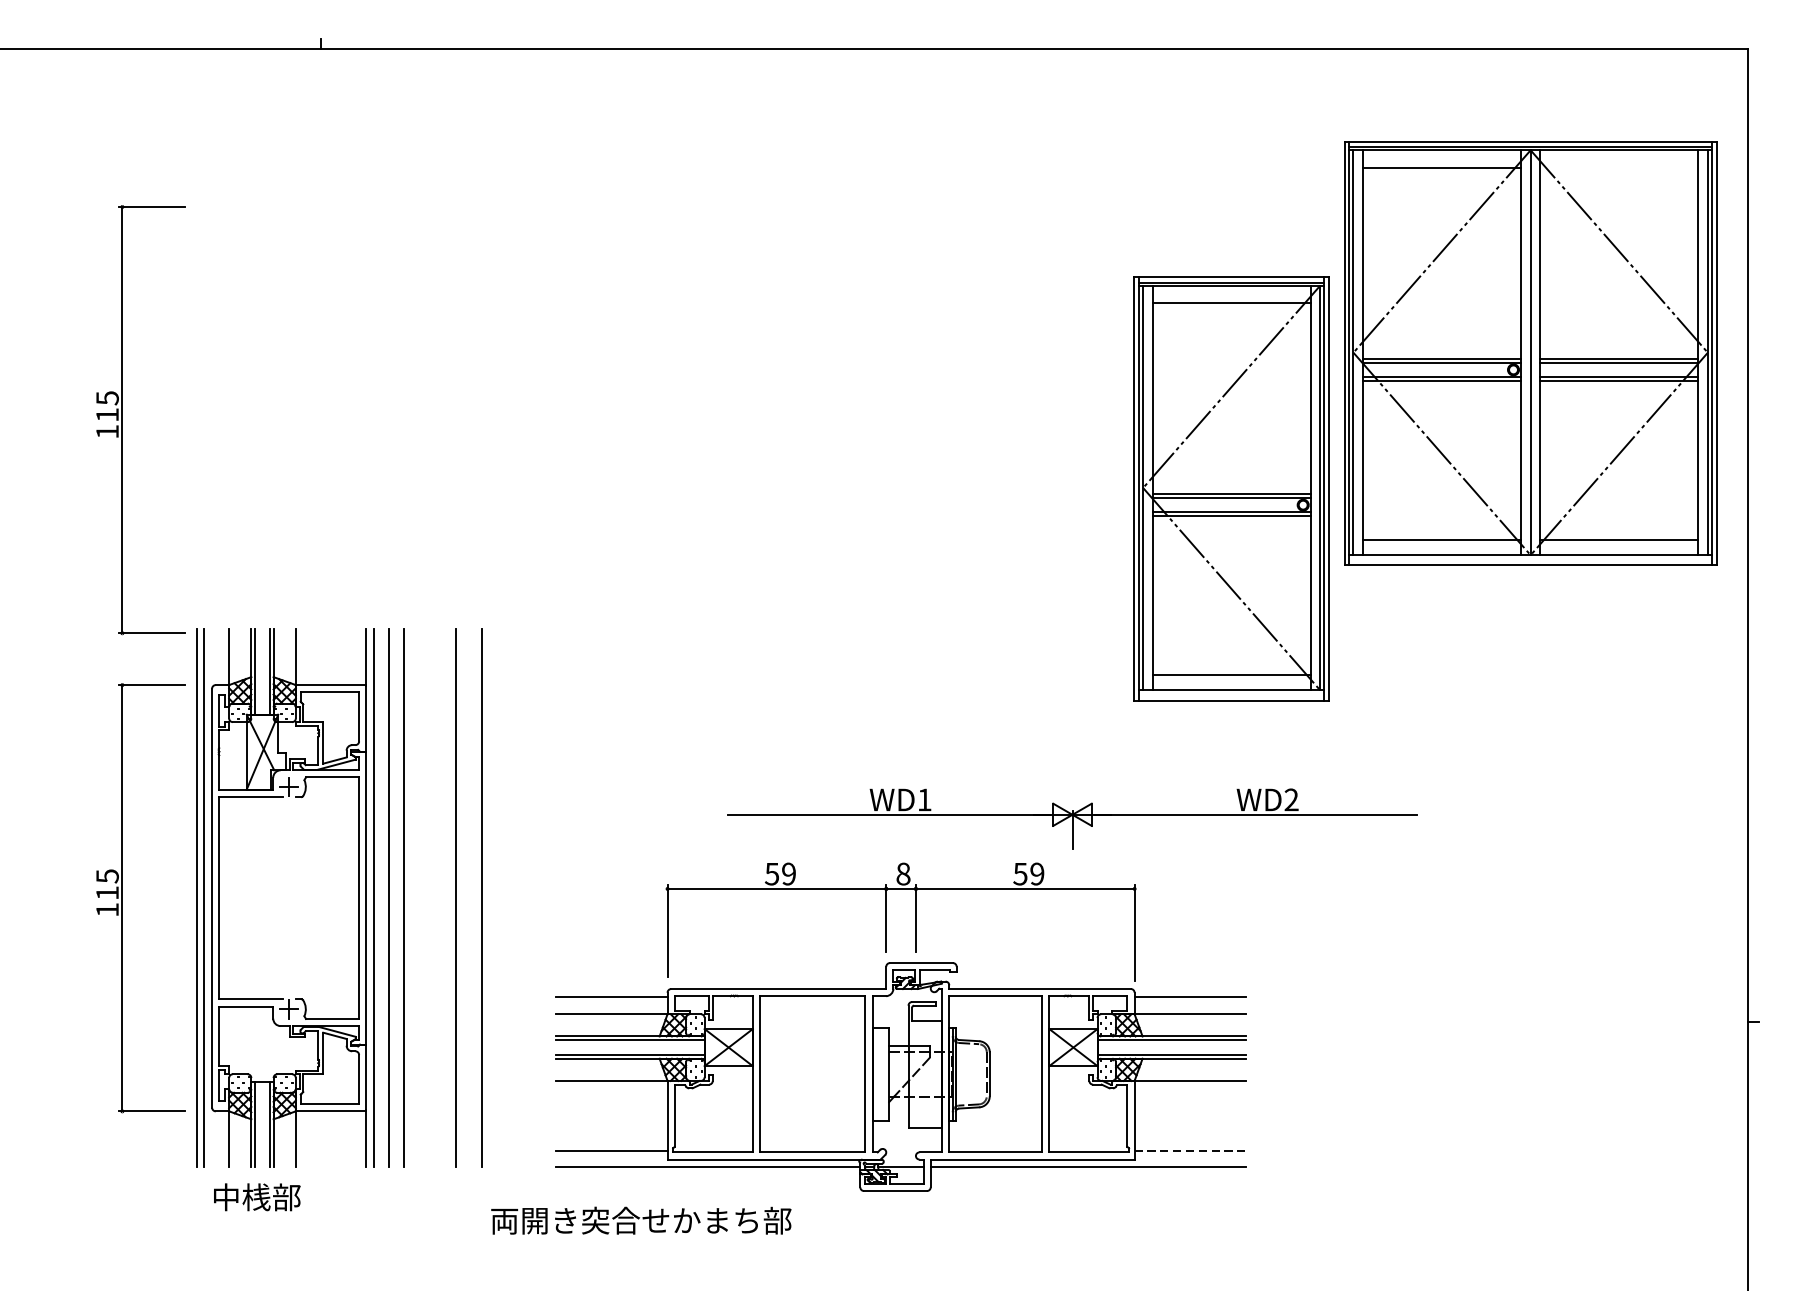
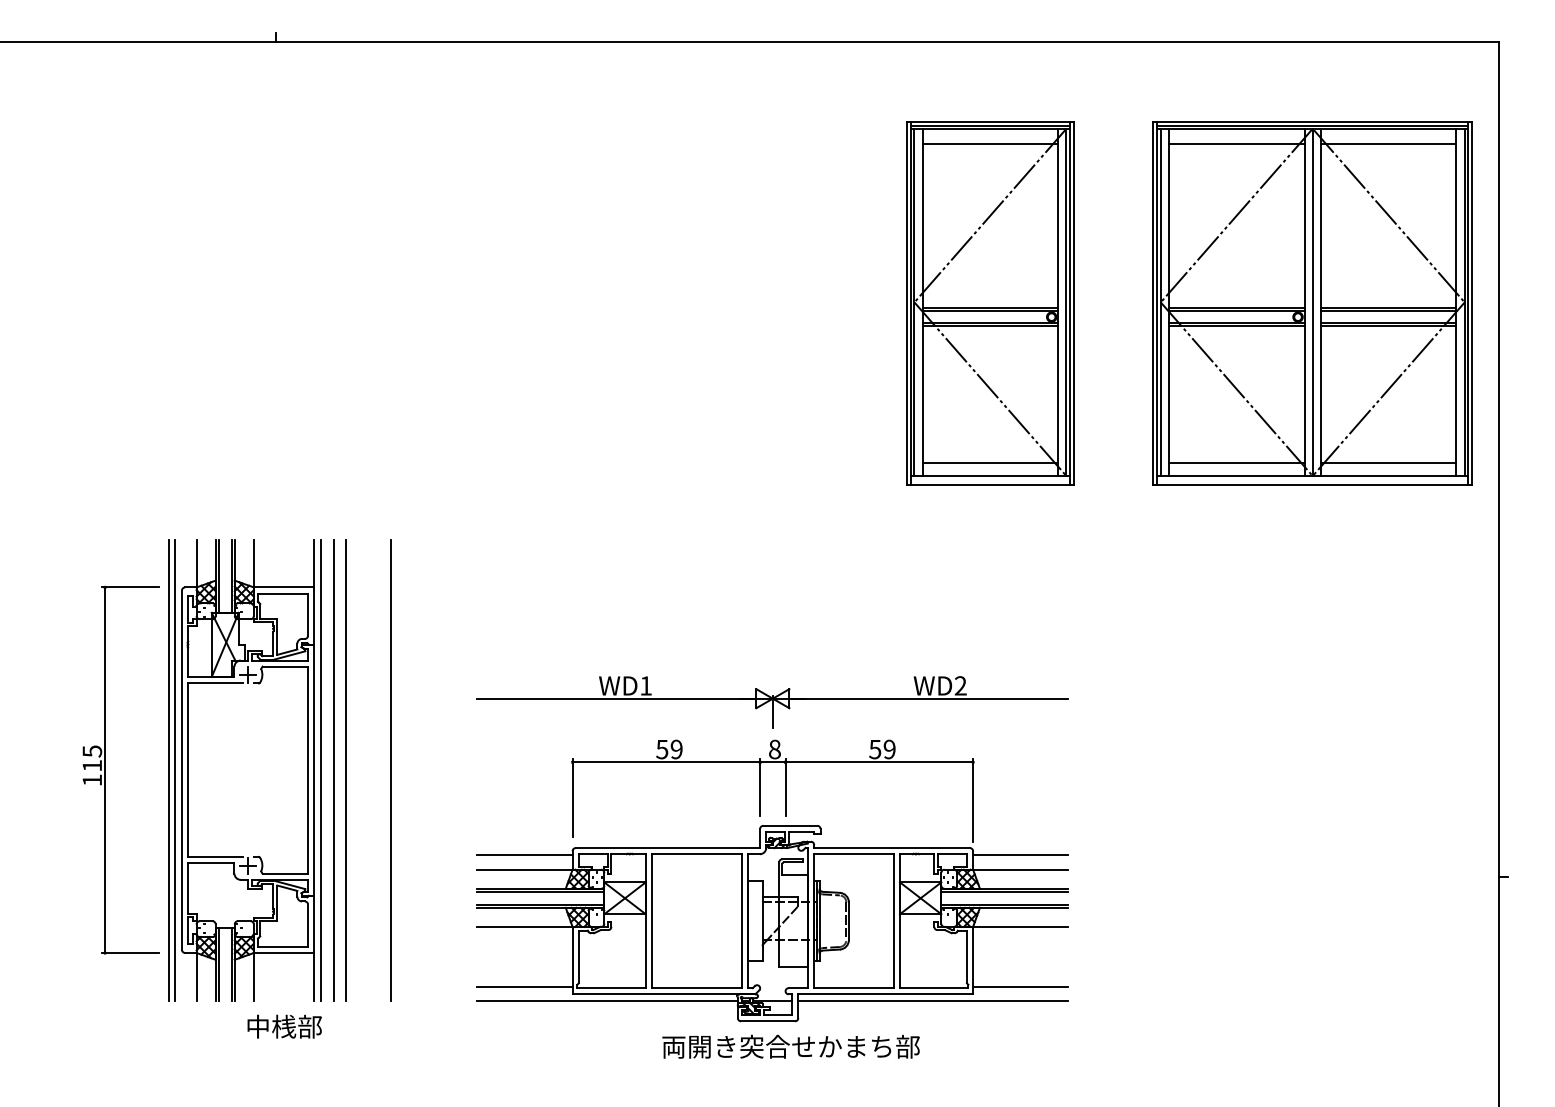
line: (1618, 168) -> (1388, 144), added
part: (122, 419) -> (105, 359), removed
part: (1231, 489) -> (990, 303), moved
part: (1072, 819) -> (772, 702), moved
line: (480, 898) -> (412, 770), removed
line: (1189, 1151) -> (1020, 987), dashed -> solid
text: (256, 1197) -> (284, 1026), moved
text: (640, 1220) -> (790, 1046), moved

